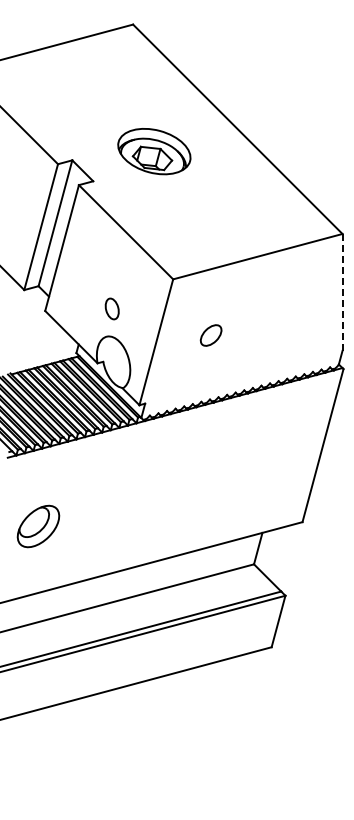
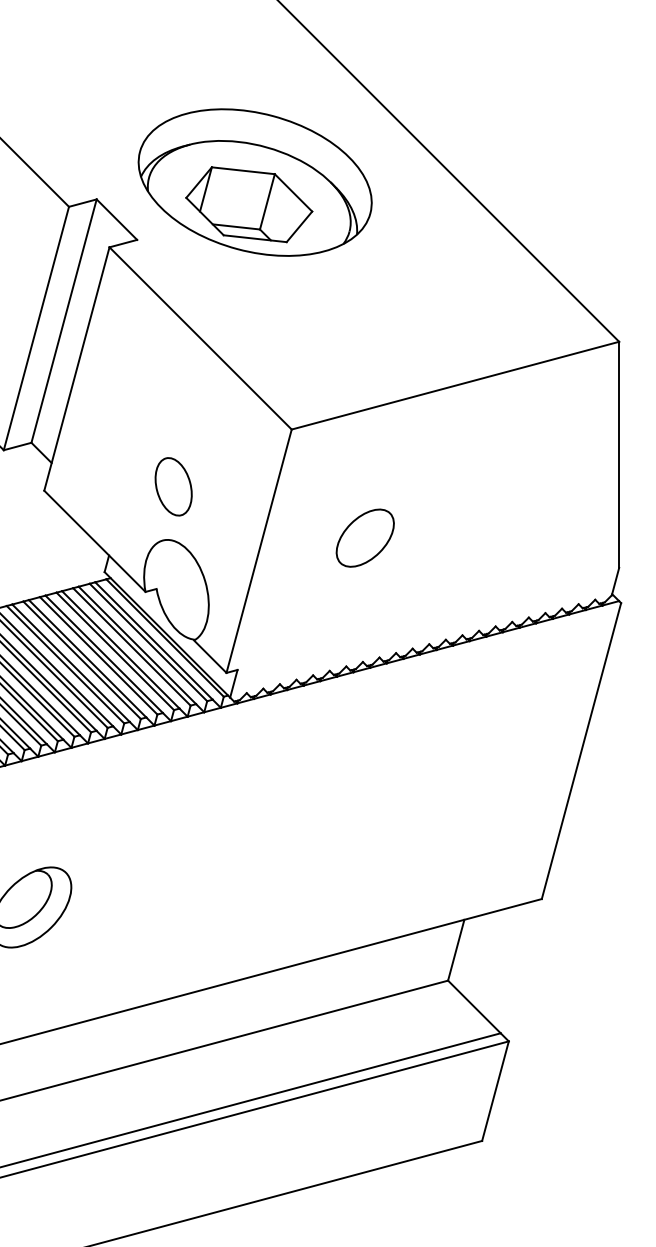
part: (154, 151) -> (255, 182), size x1.67
line: (342, 292) -> (619, 454), dashed -> solid
part: (112, 308) -> (174, 485), size x1.43
part: (210, 335) -> (363, 538), size x1.43

